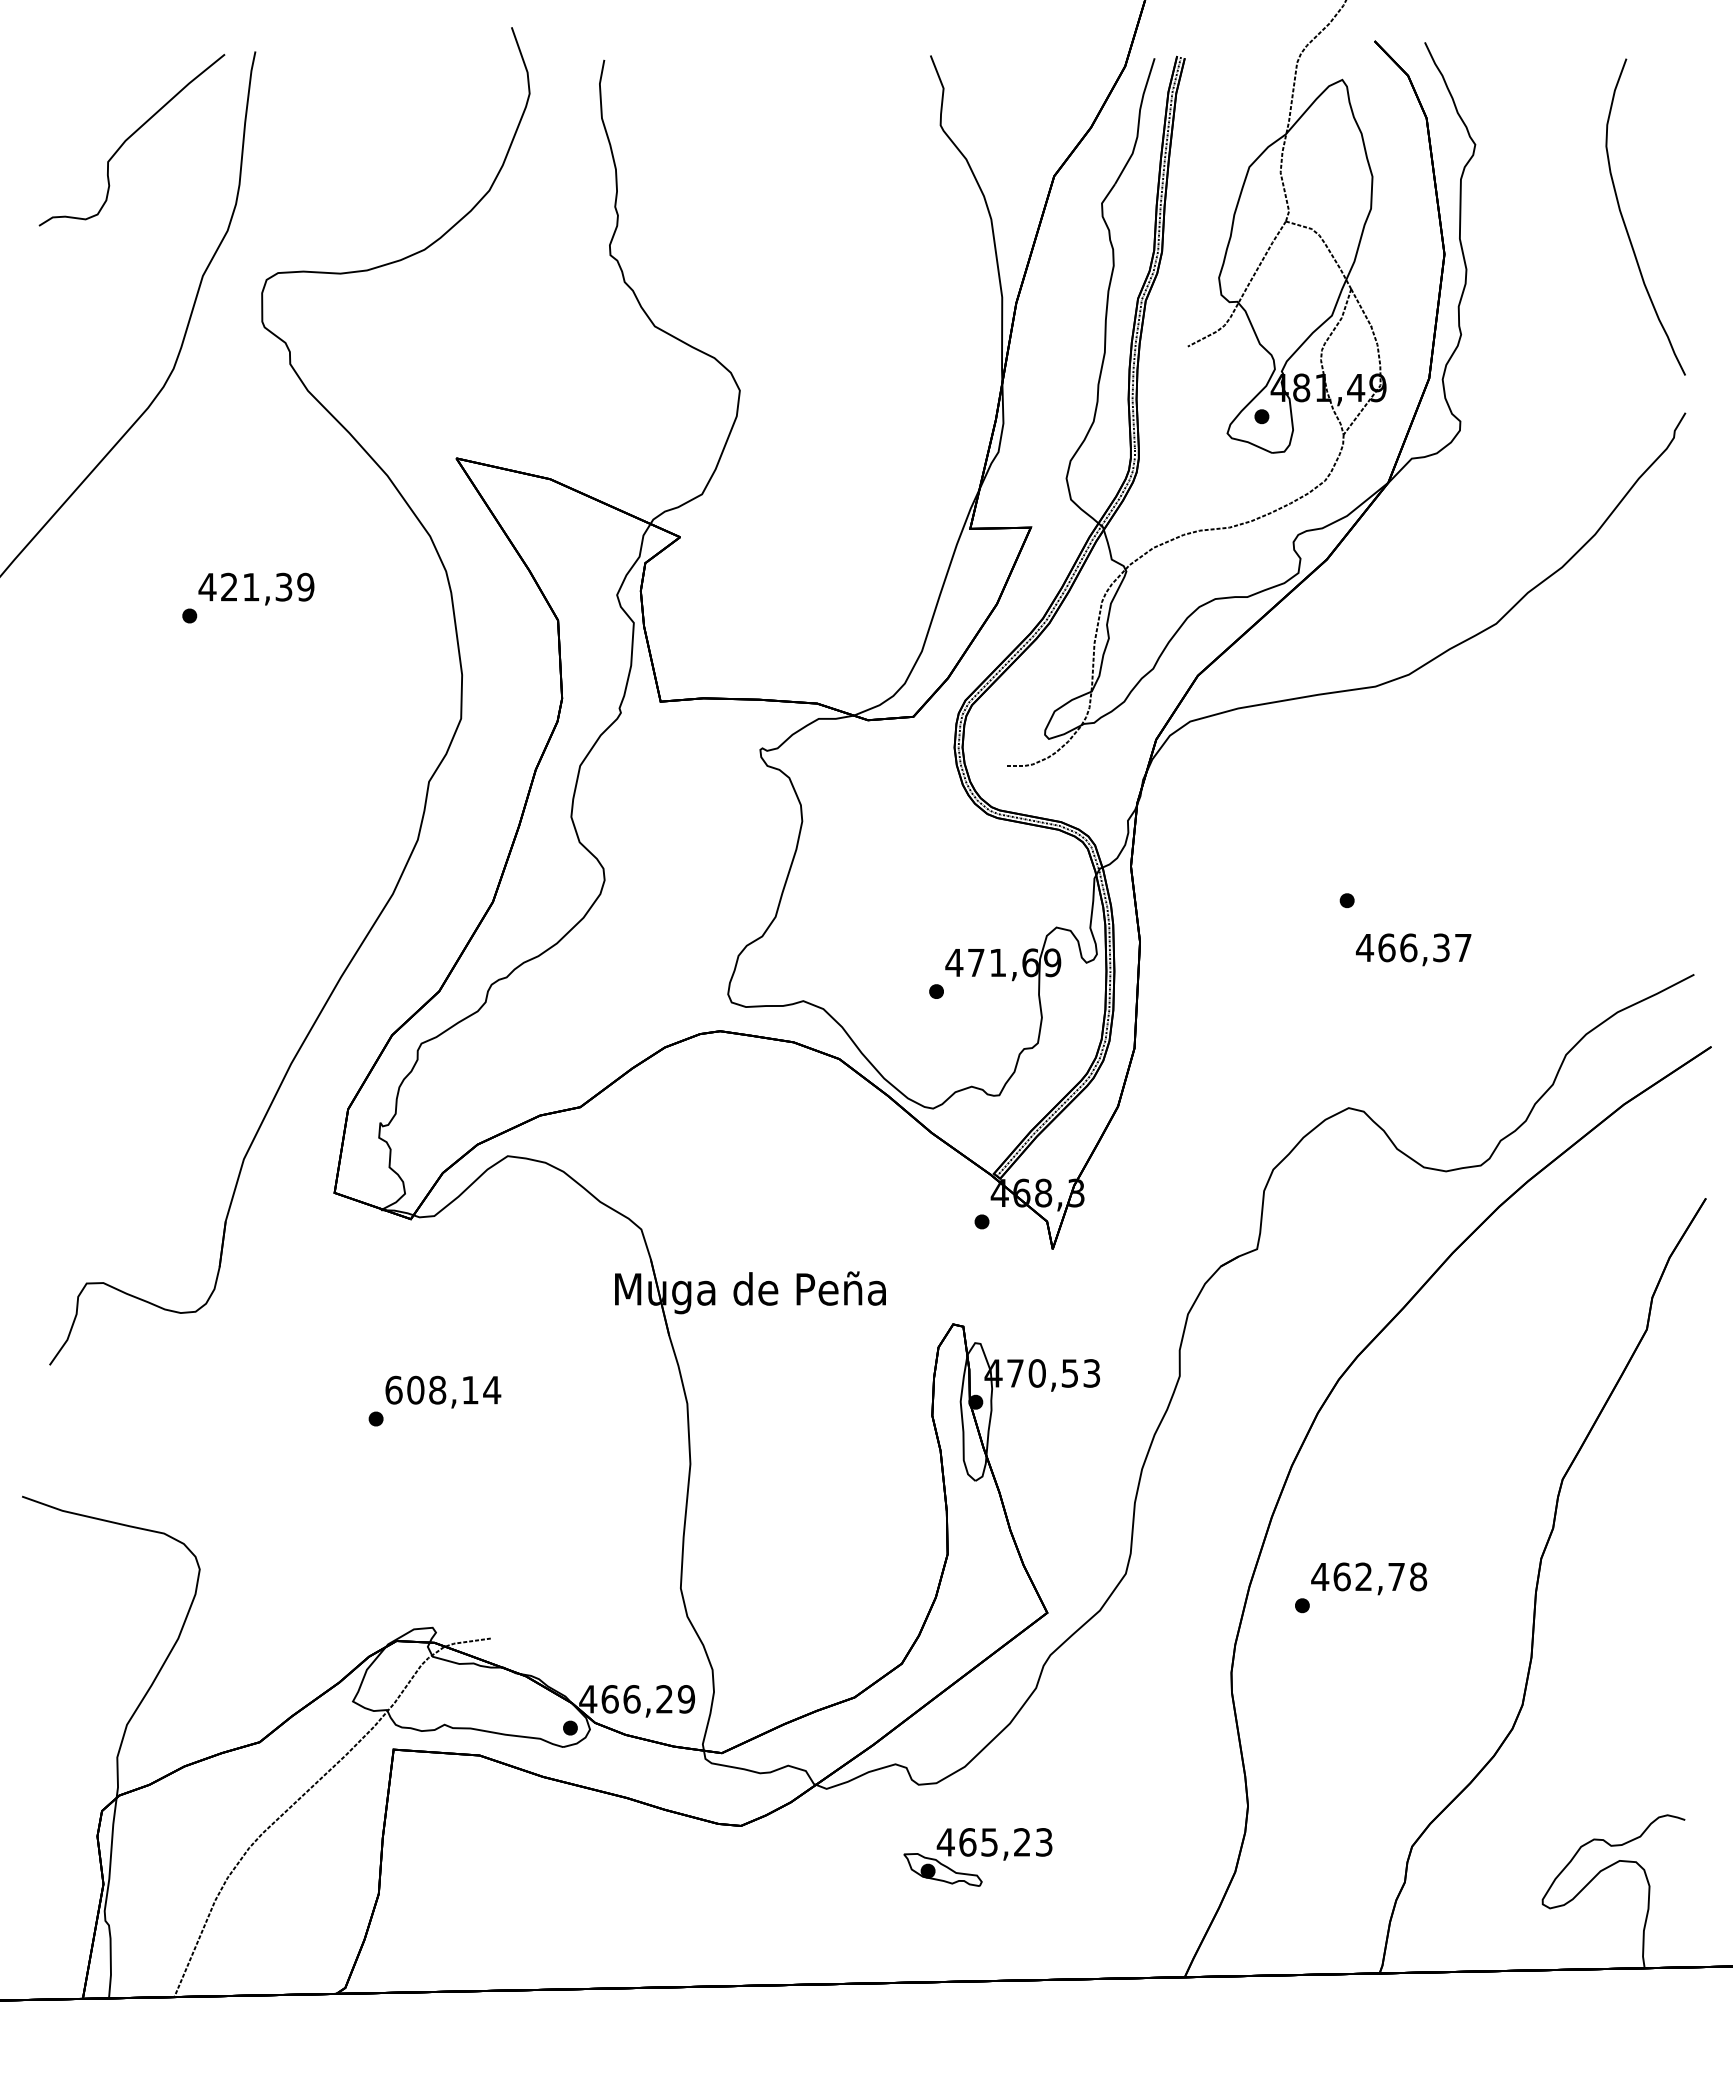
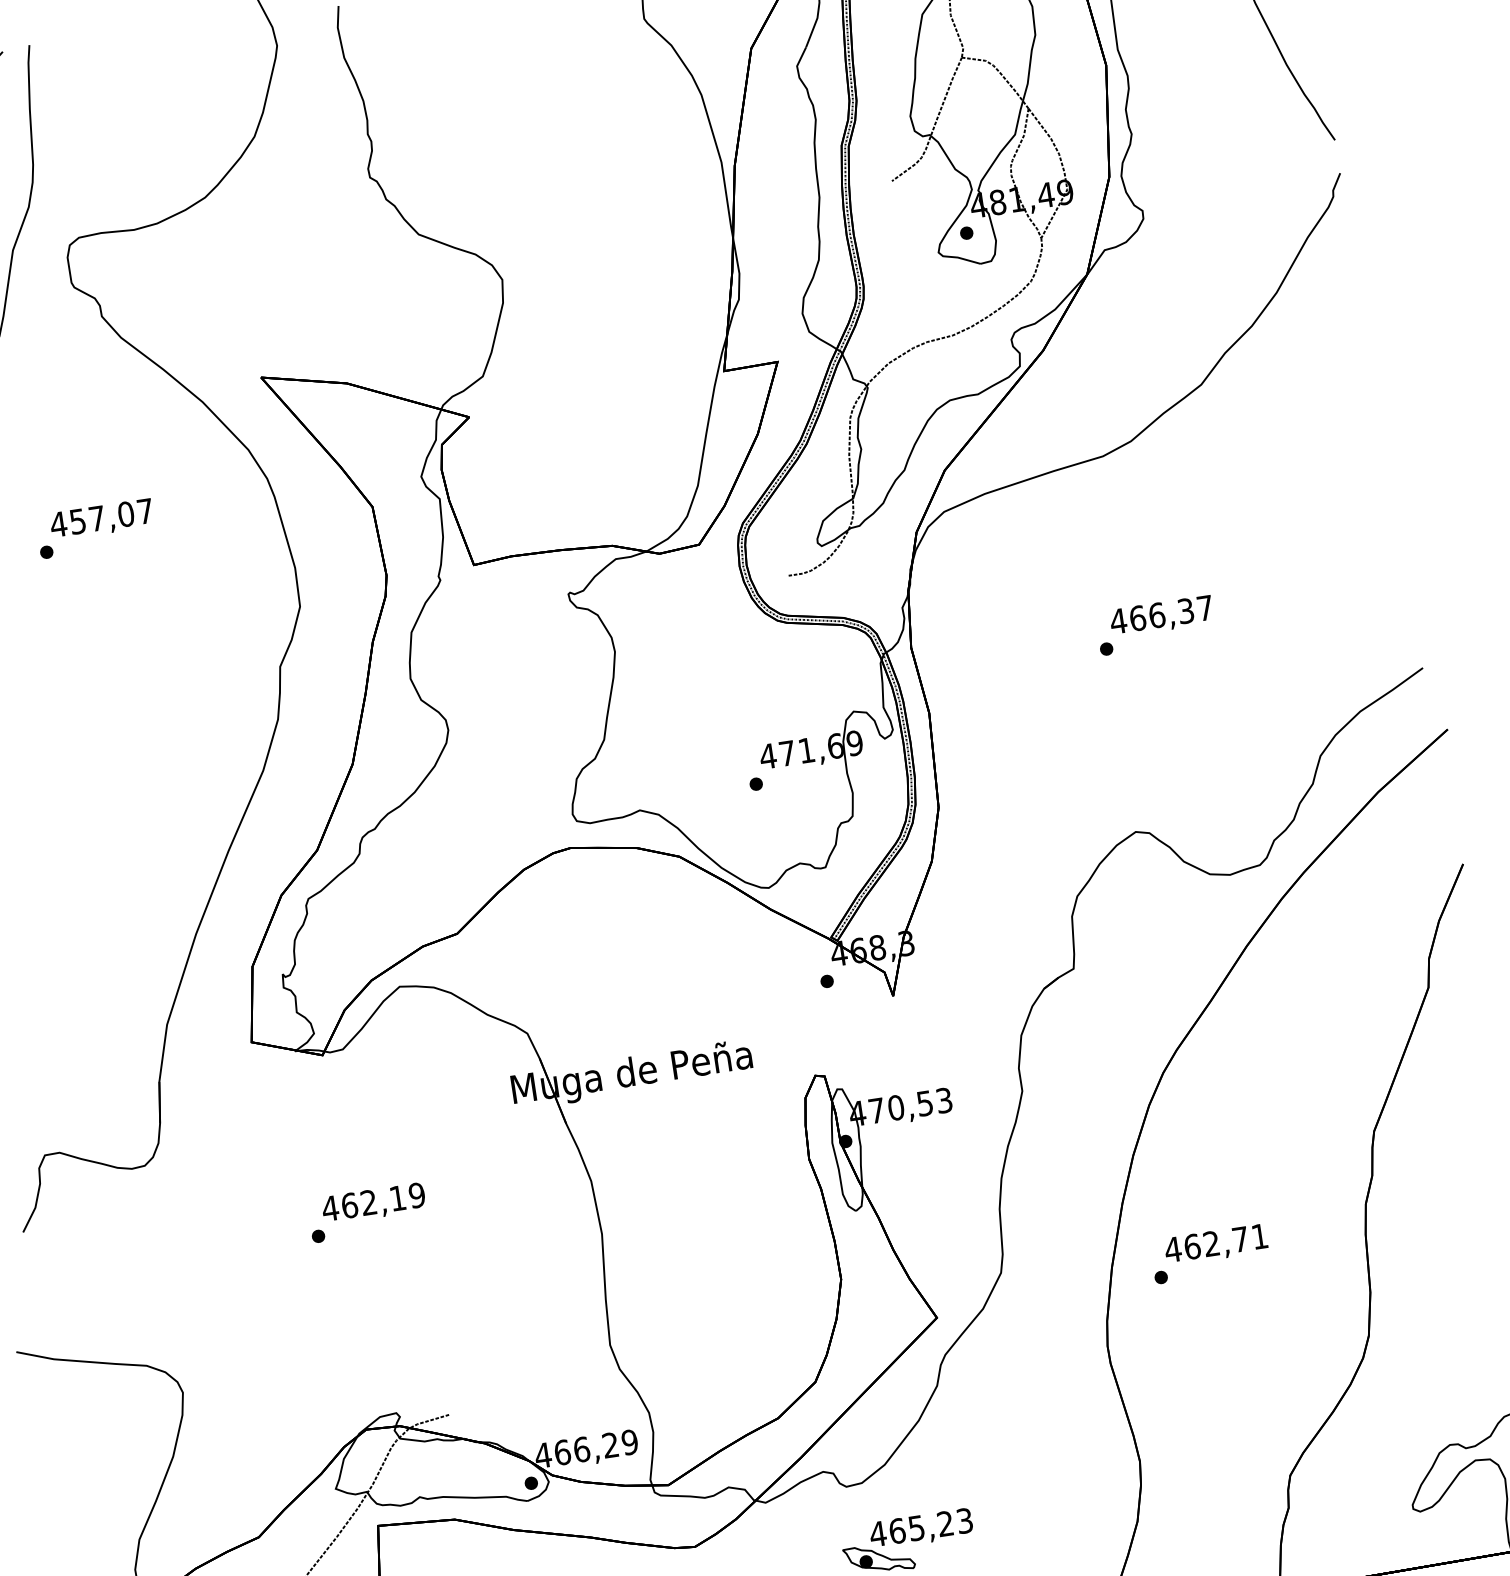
text: (267, 586) -> (111, 515), 421,39 -> 457,07
text: (1413, 949) -> (1161, 616), moved
text: (442, 1389) -> (373, 1201), 608,14 -> 462,19
text: (1418, 1576) -> (1259, 1236), 462,78 -> 462,71

